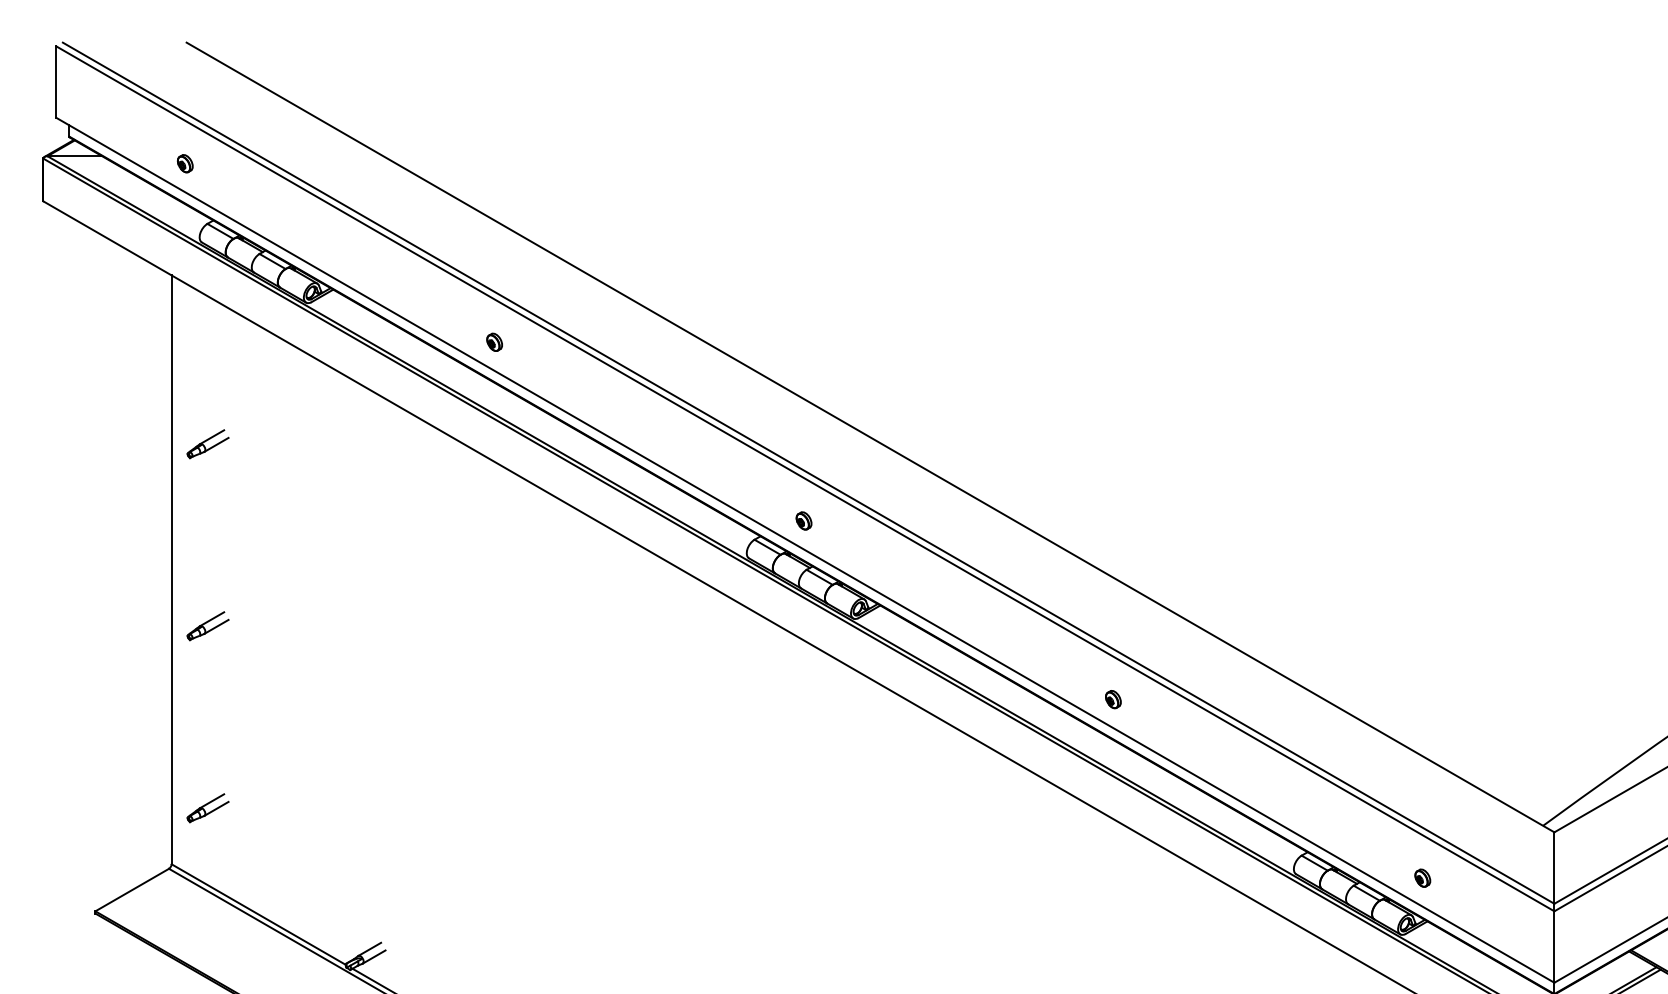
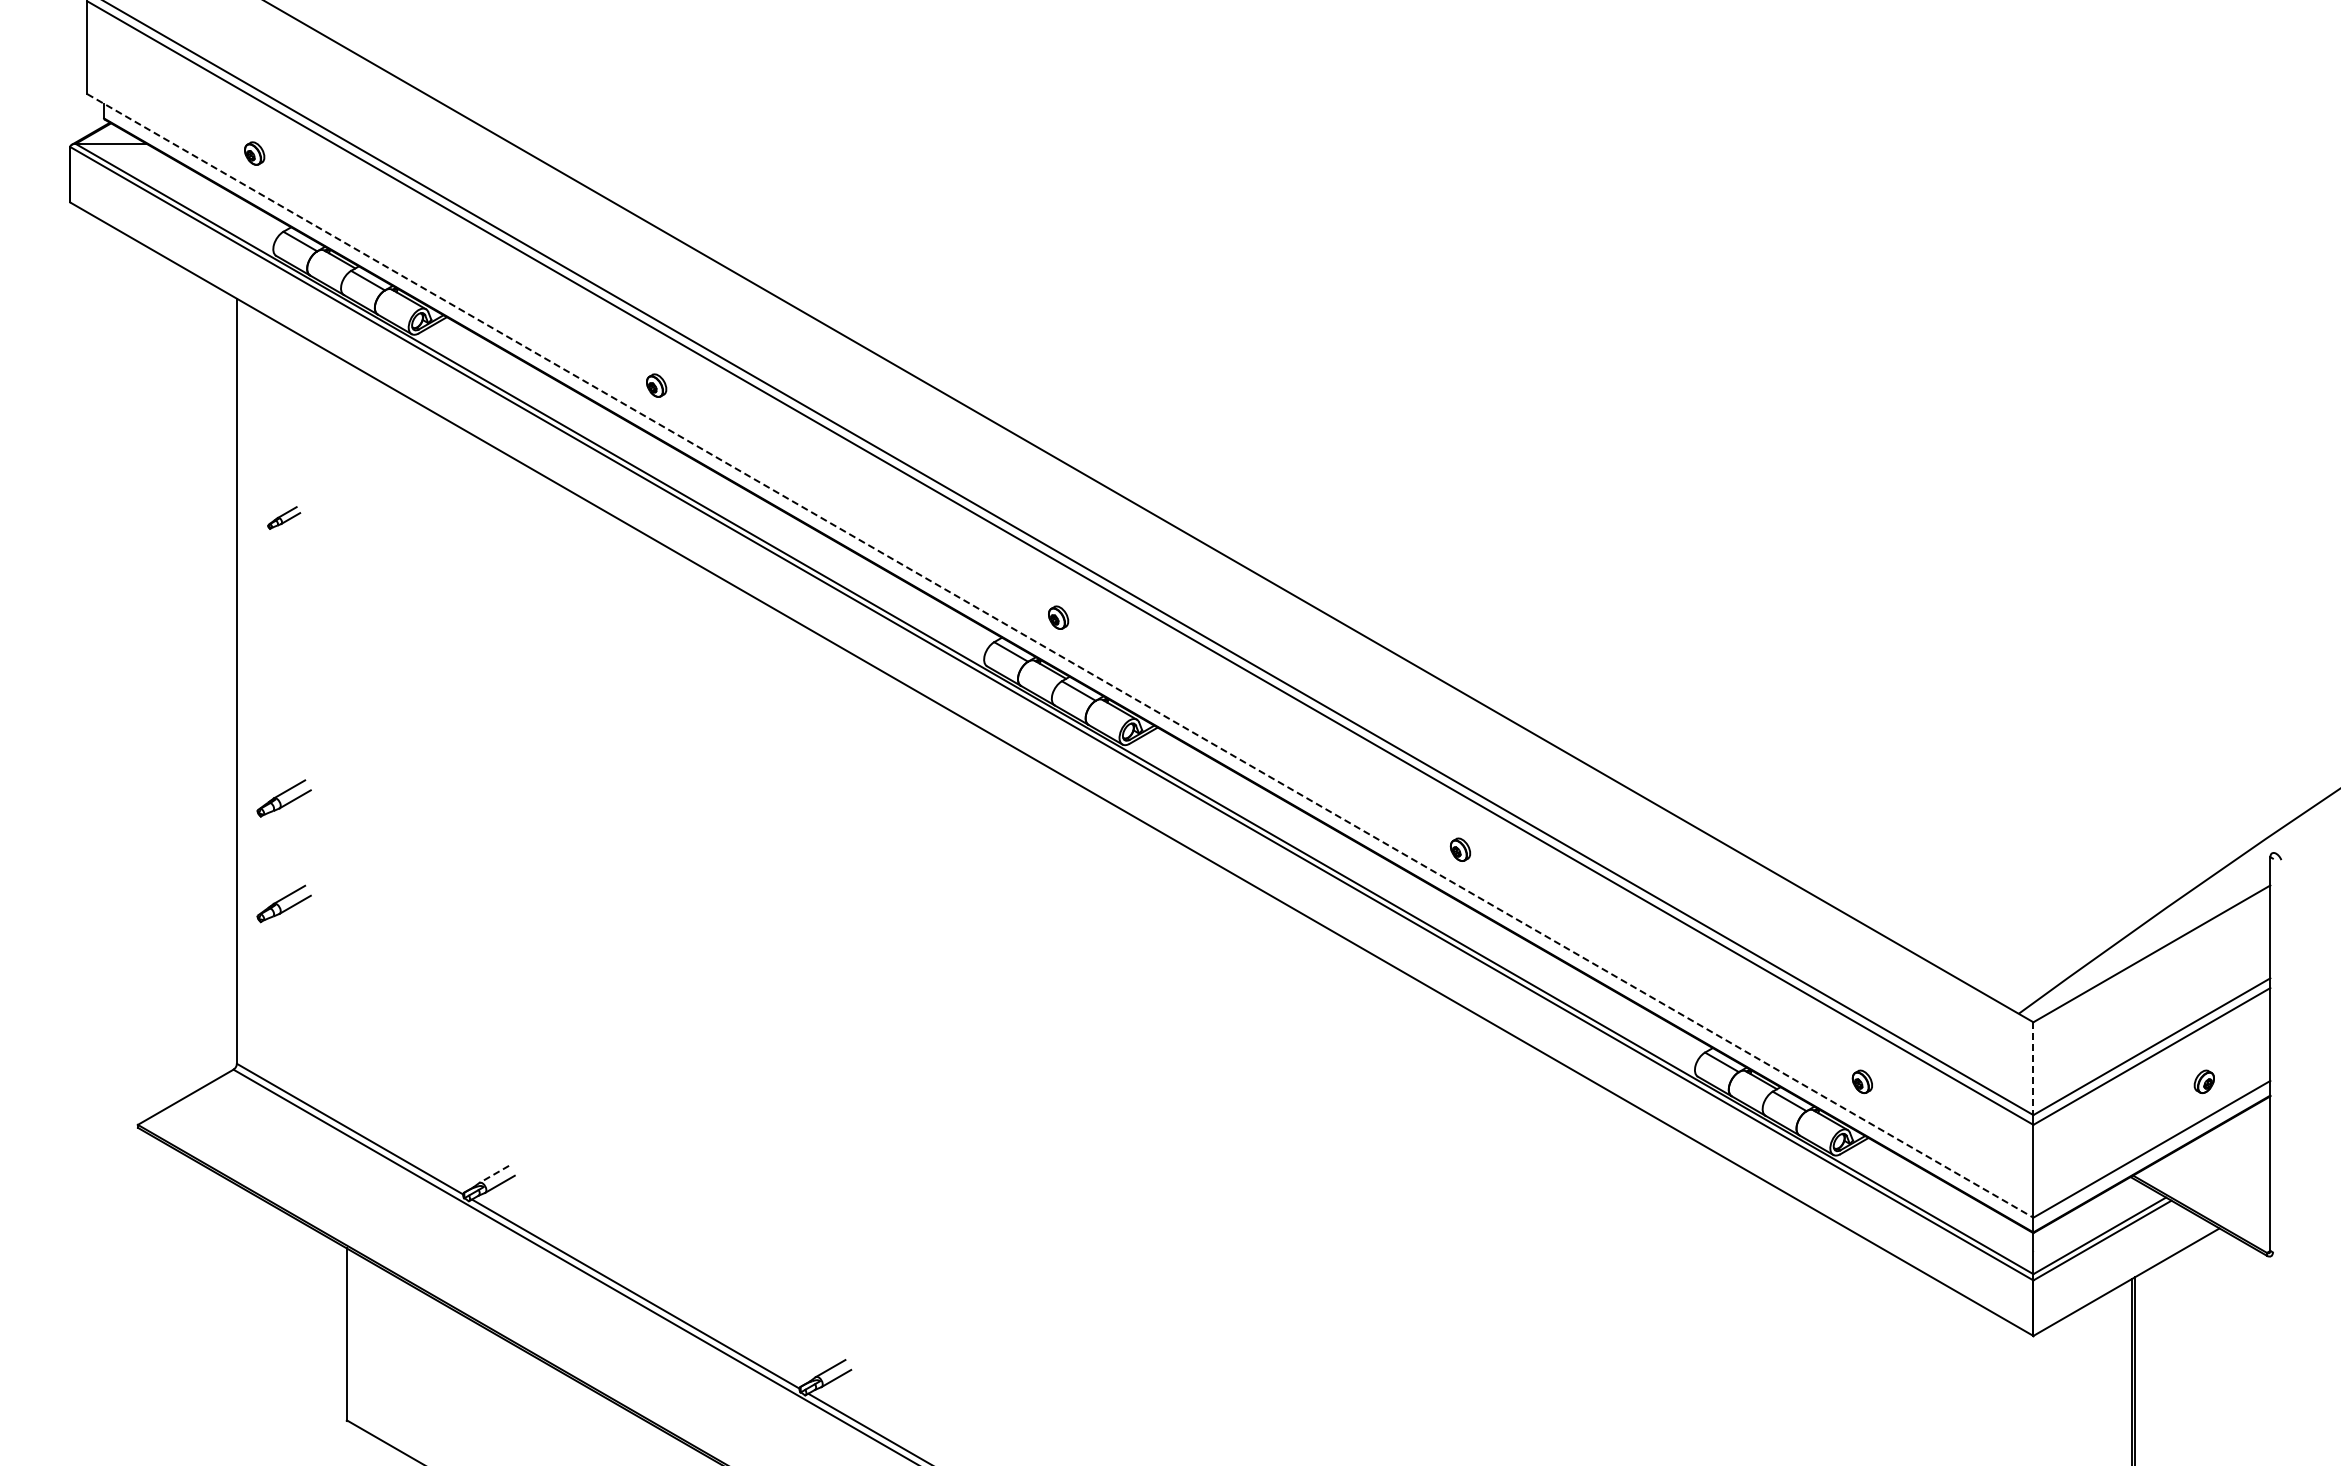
part: (207, 443) -> (283, 517), size x0.6
line: (805, 550) -> (1060, 655), solid -> dashed
part: (207, 626) -> (283, 798), moved
part: (207, 807) -> (283, 903), moved
line: (1554, 868) -> (2033, 1069), solid -> dashed
line: (369, 949) -> (493, 1174), solid -> dashed

